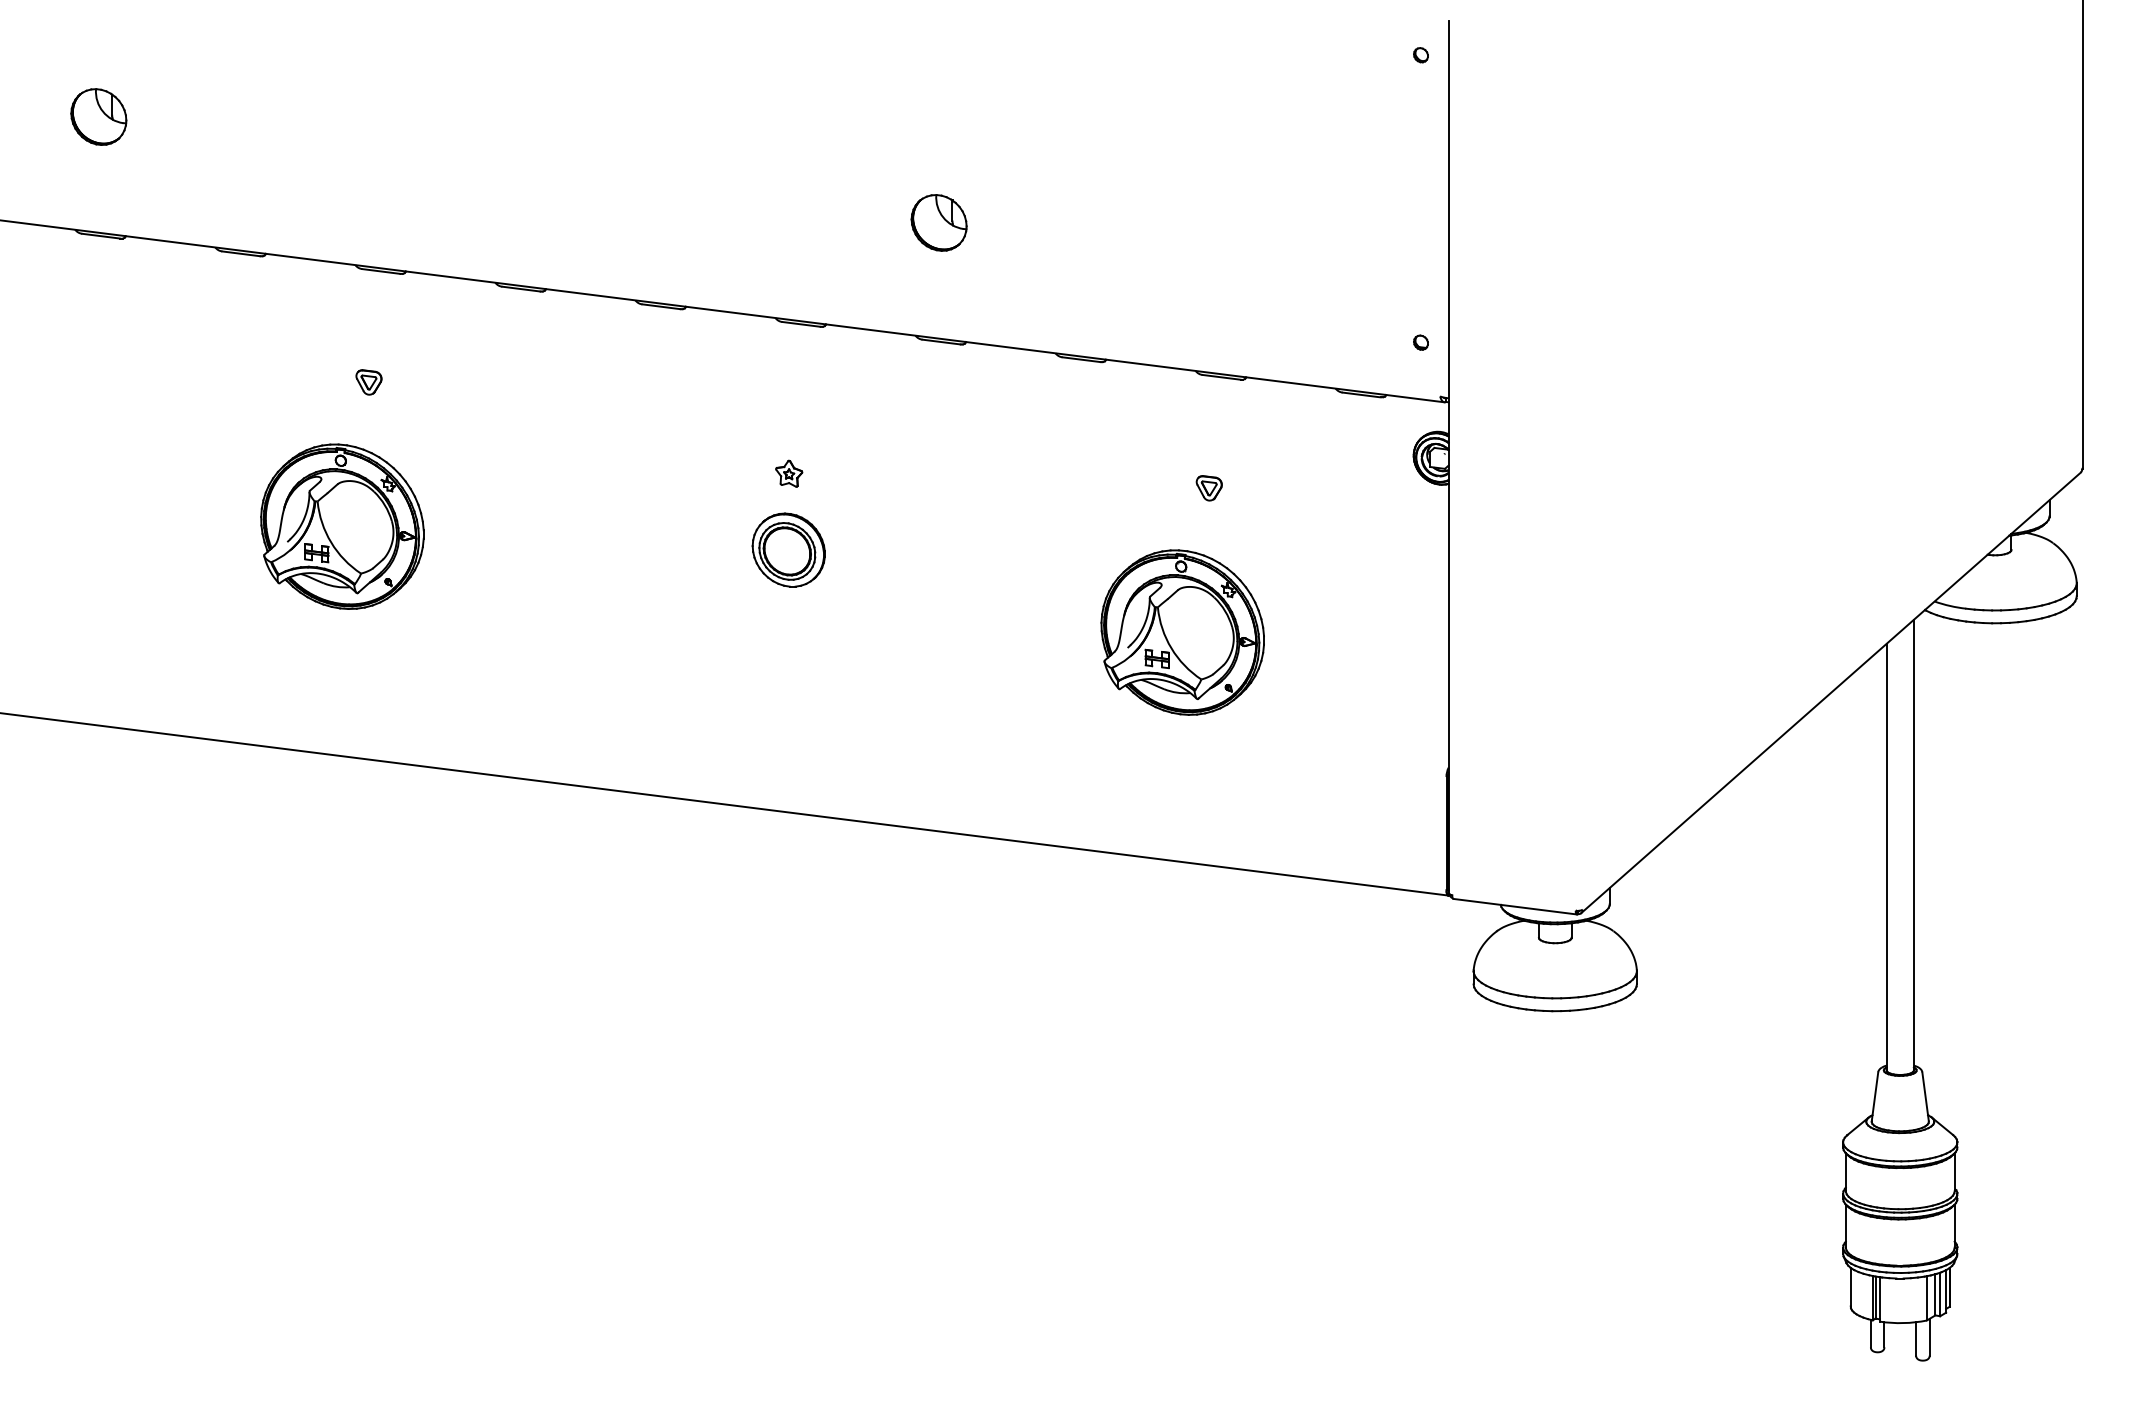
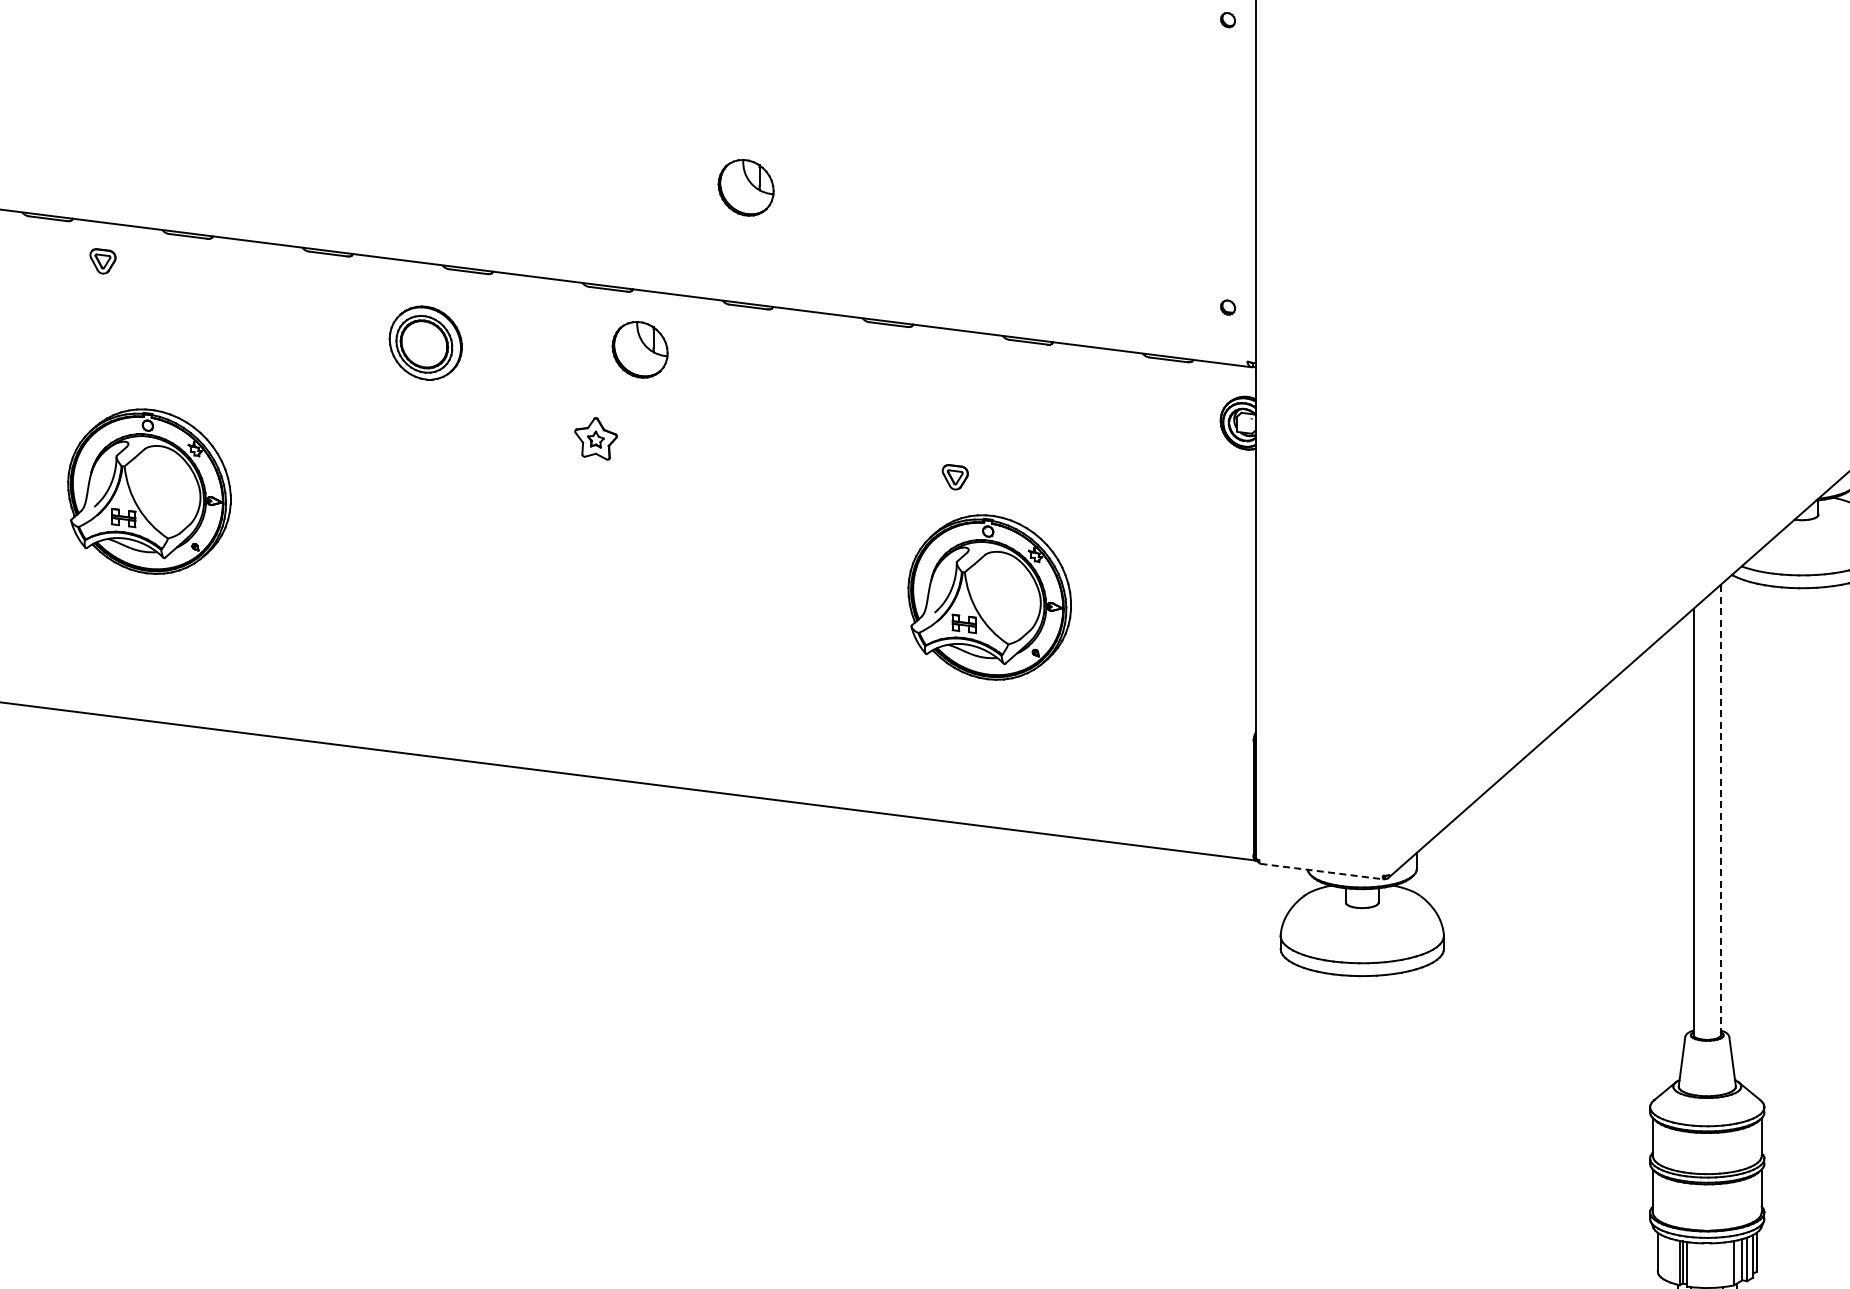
part: (368, 382) -> (102, 261), moved
part: (832, 384) -> (639, 349), added
part: (789, 473) -> (596, 438), size x1.6
part: (1208, 488) -> (954, 477), moved
part: (788, 549) -> (425, 342), moved
line: (1913, 844) -> (1720, 809), solid -> dashed
line: (1515, 906) -> (1322, 871), solid -> dashed

